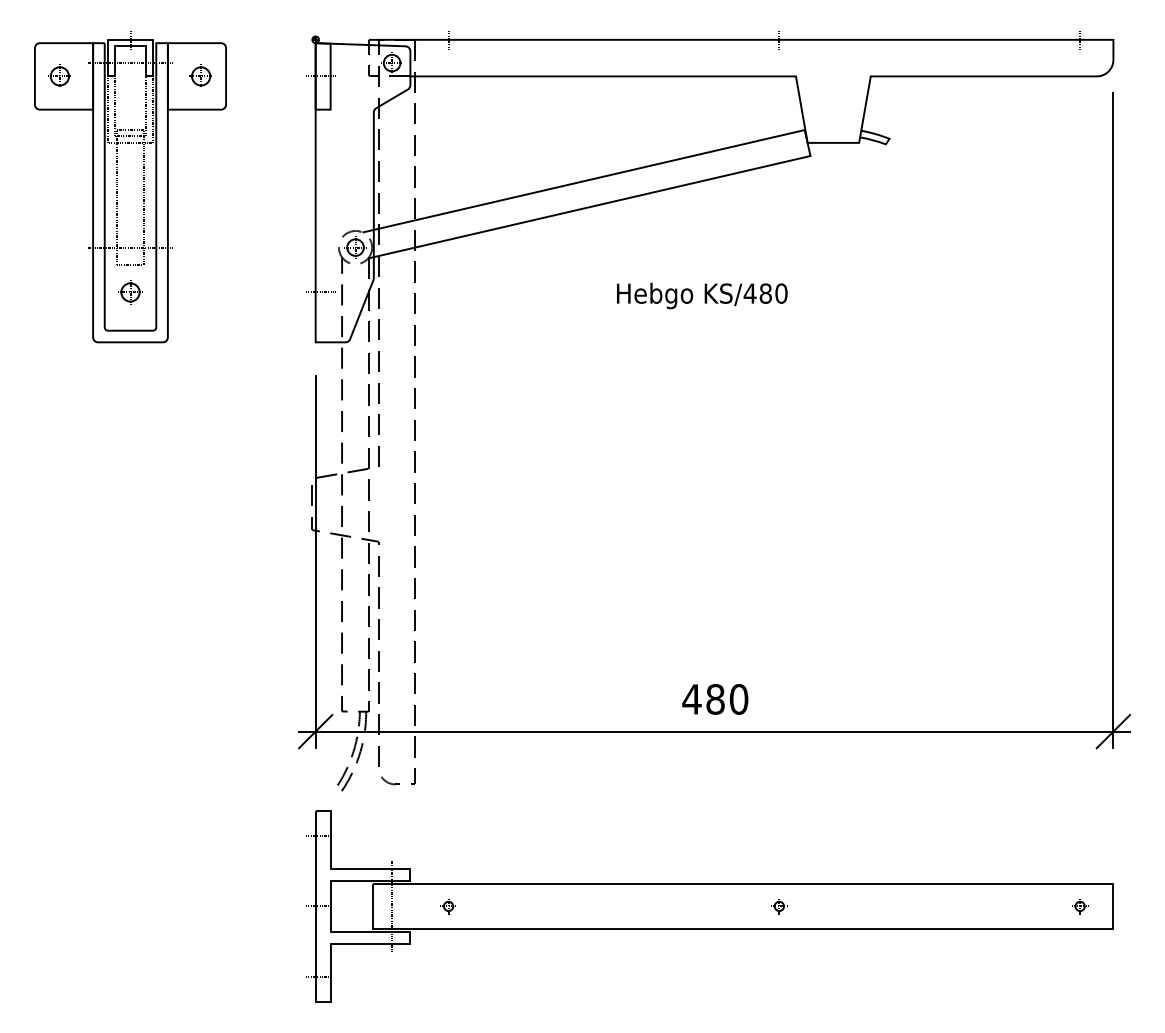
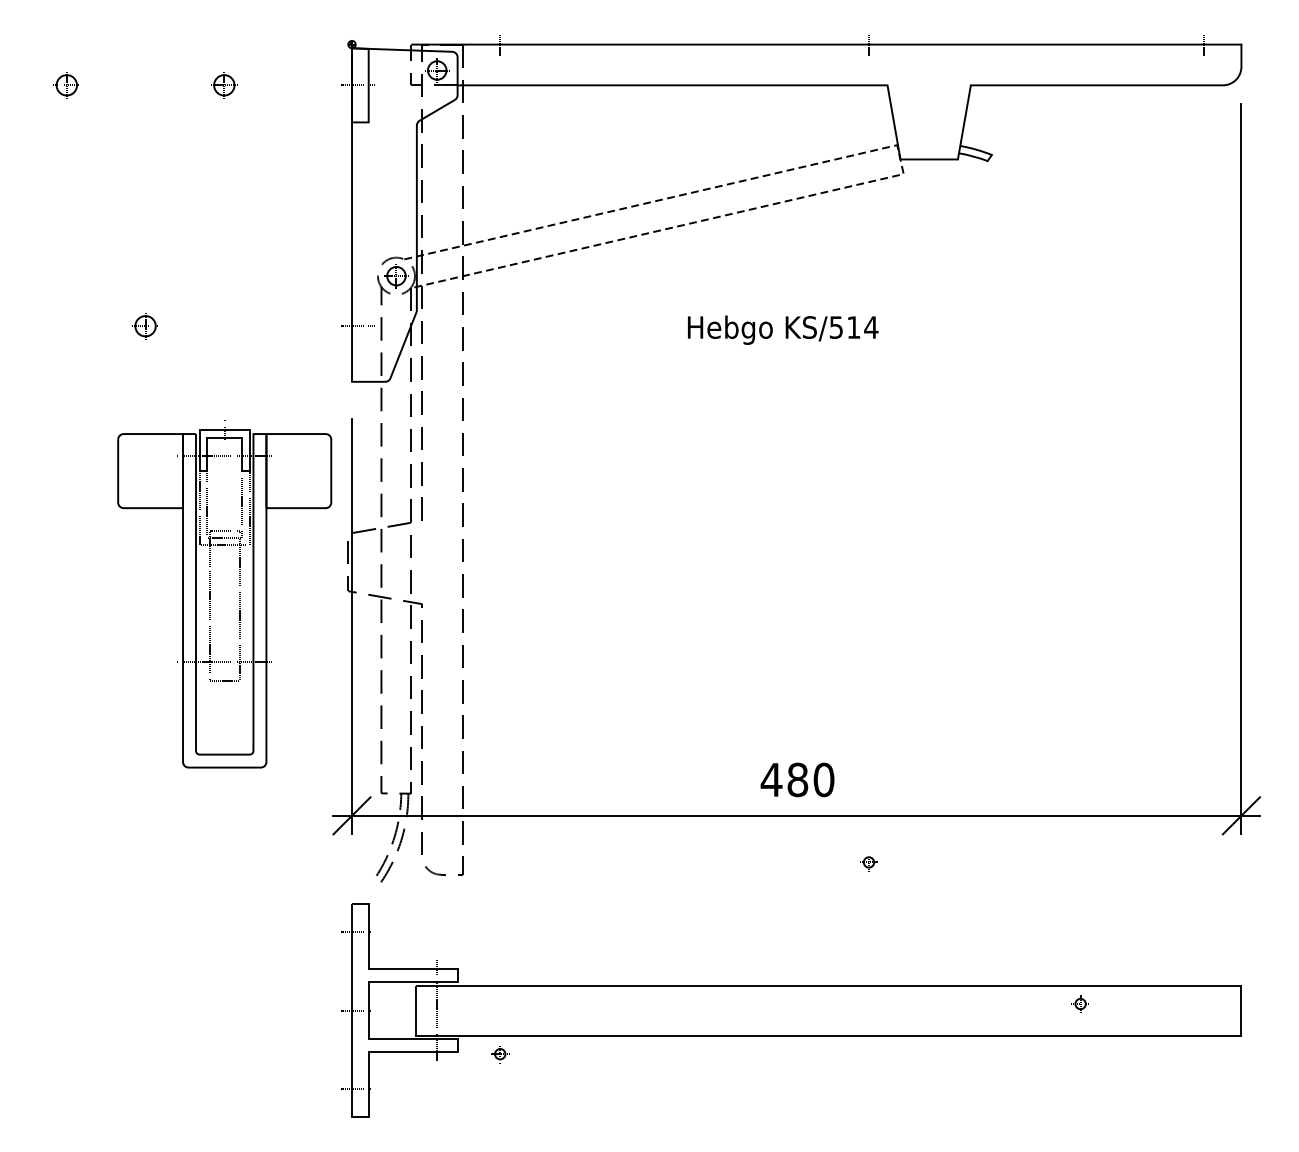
line: (807, 143) -> (900, 160), solid -> dashed
part: (130, 187) -> (224, 594), moved
text: (765, 293) -> (853, 327), KS/480 -> KS/514
part: (447, 906) -> (498, 1054), moved
part: (779, 906) -> (869, 862), moved
part: (1080, 906) -> (1080, 1004), moved

